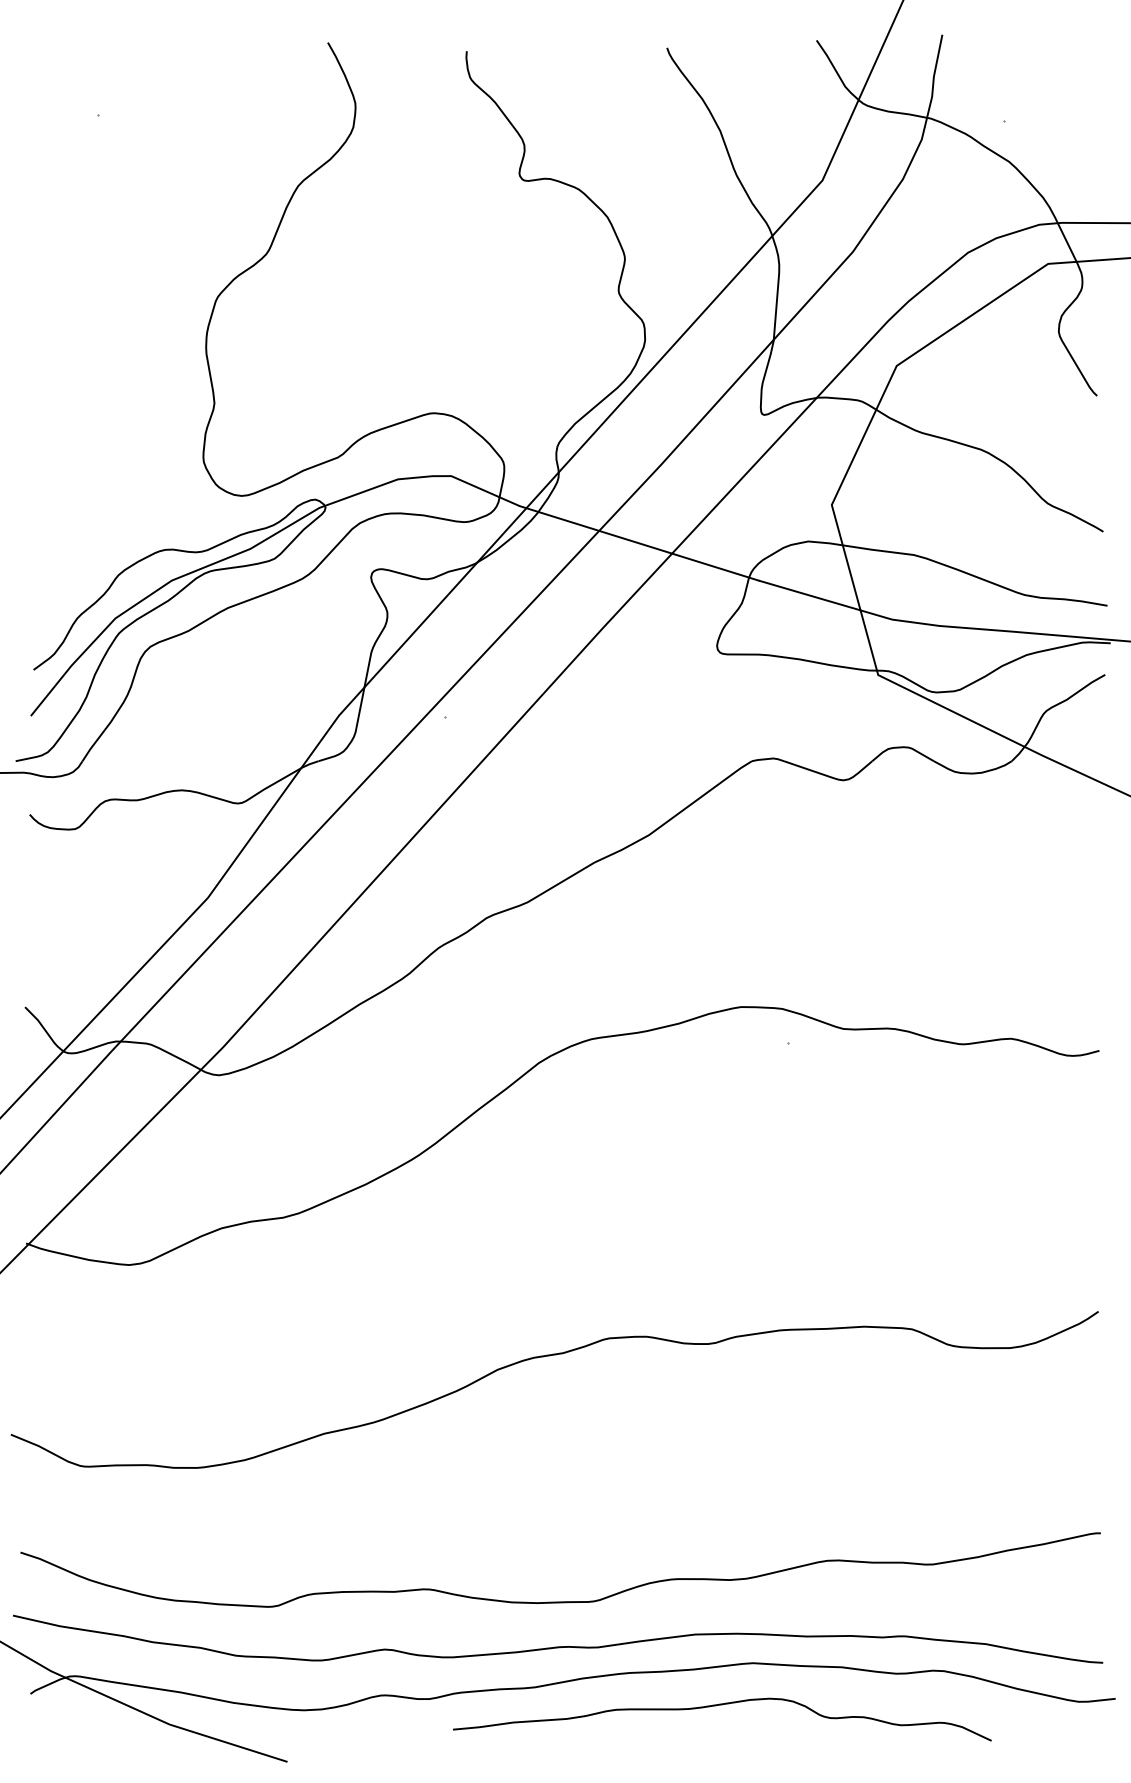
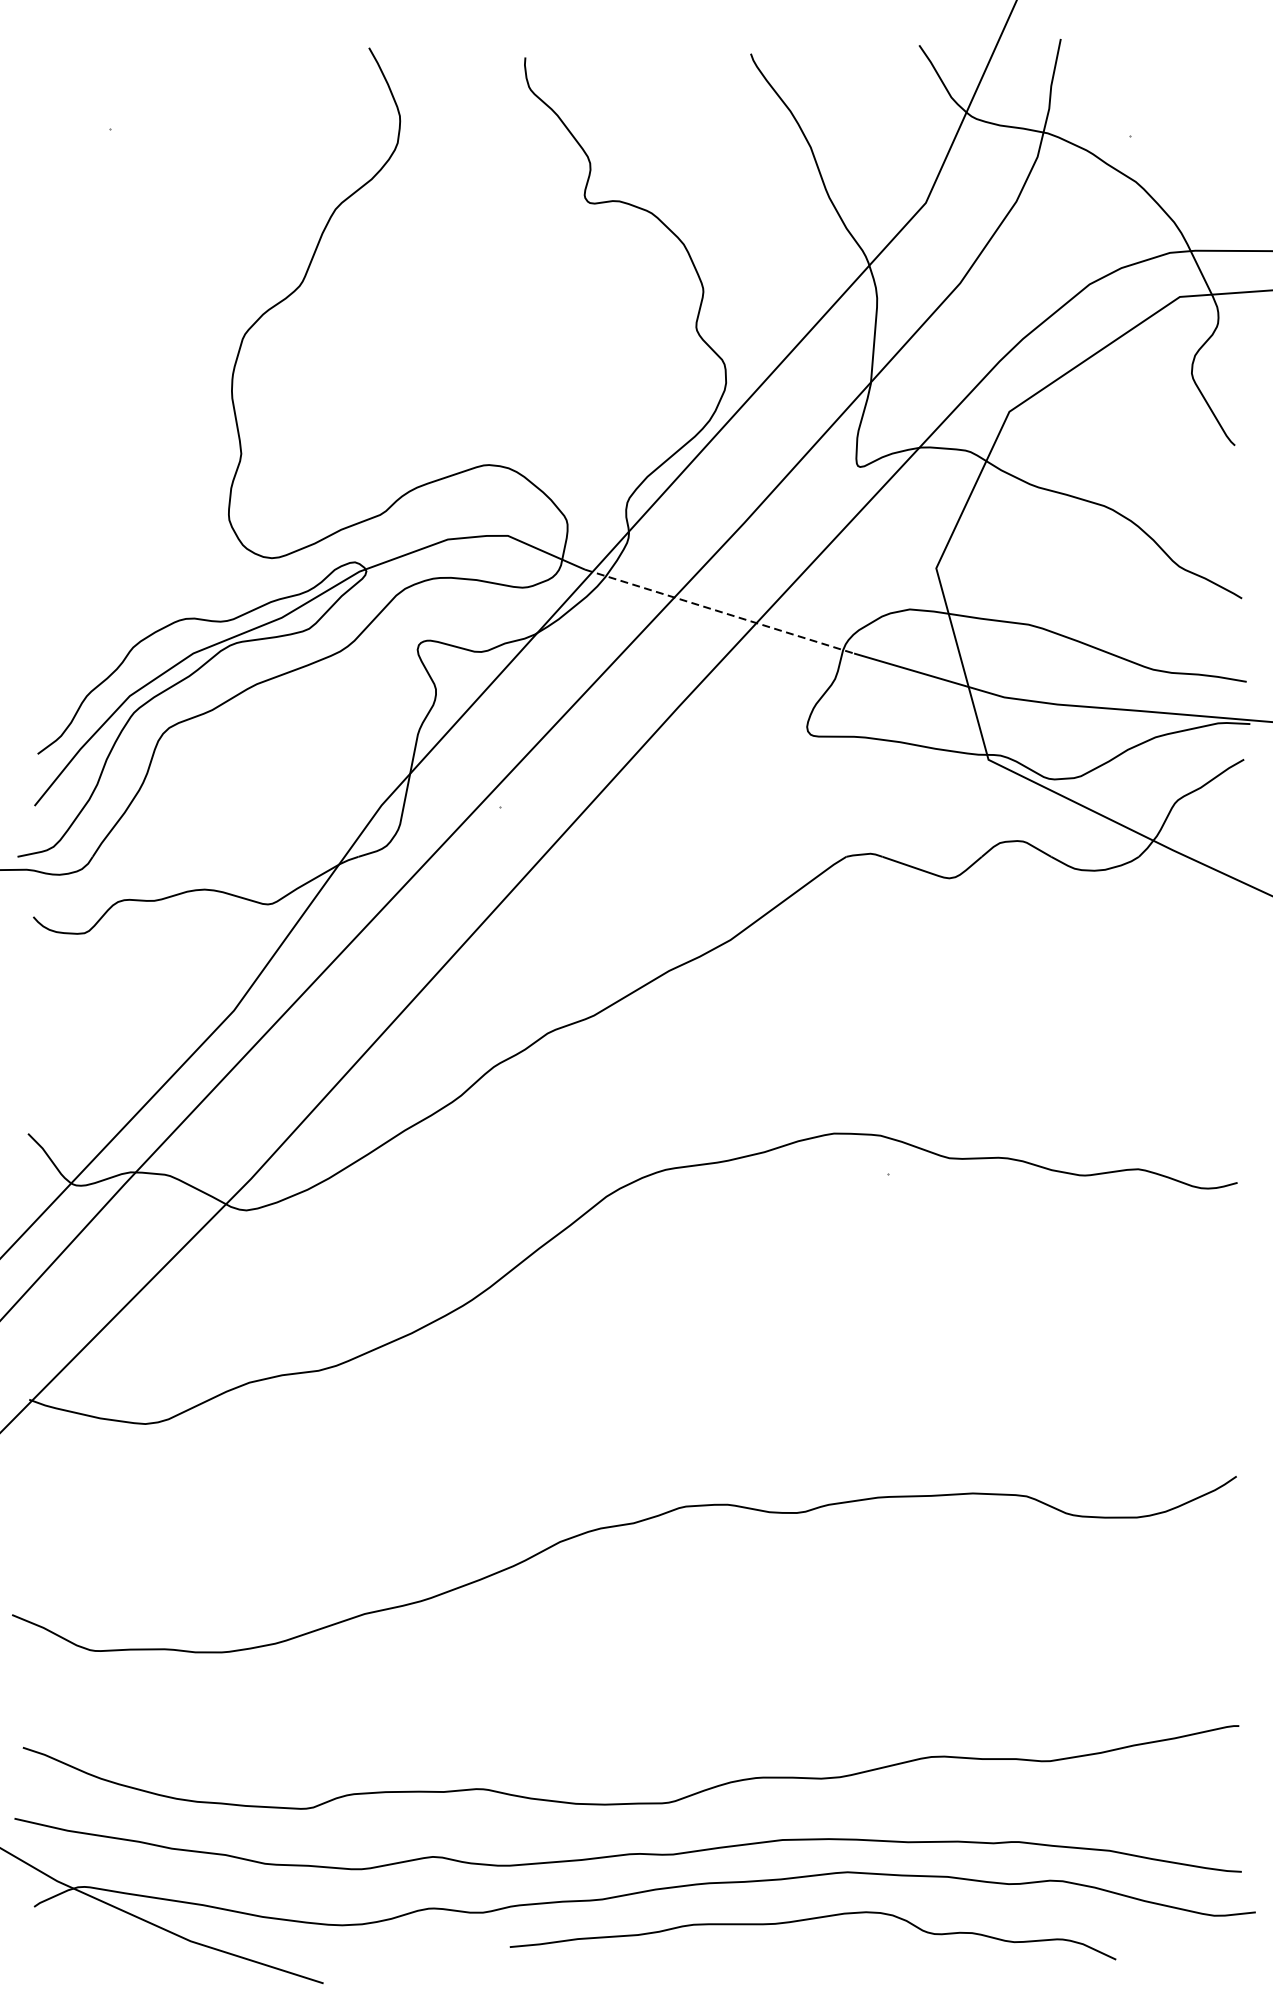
line: (639, 543) -> (719, 611), solid -> dashed

